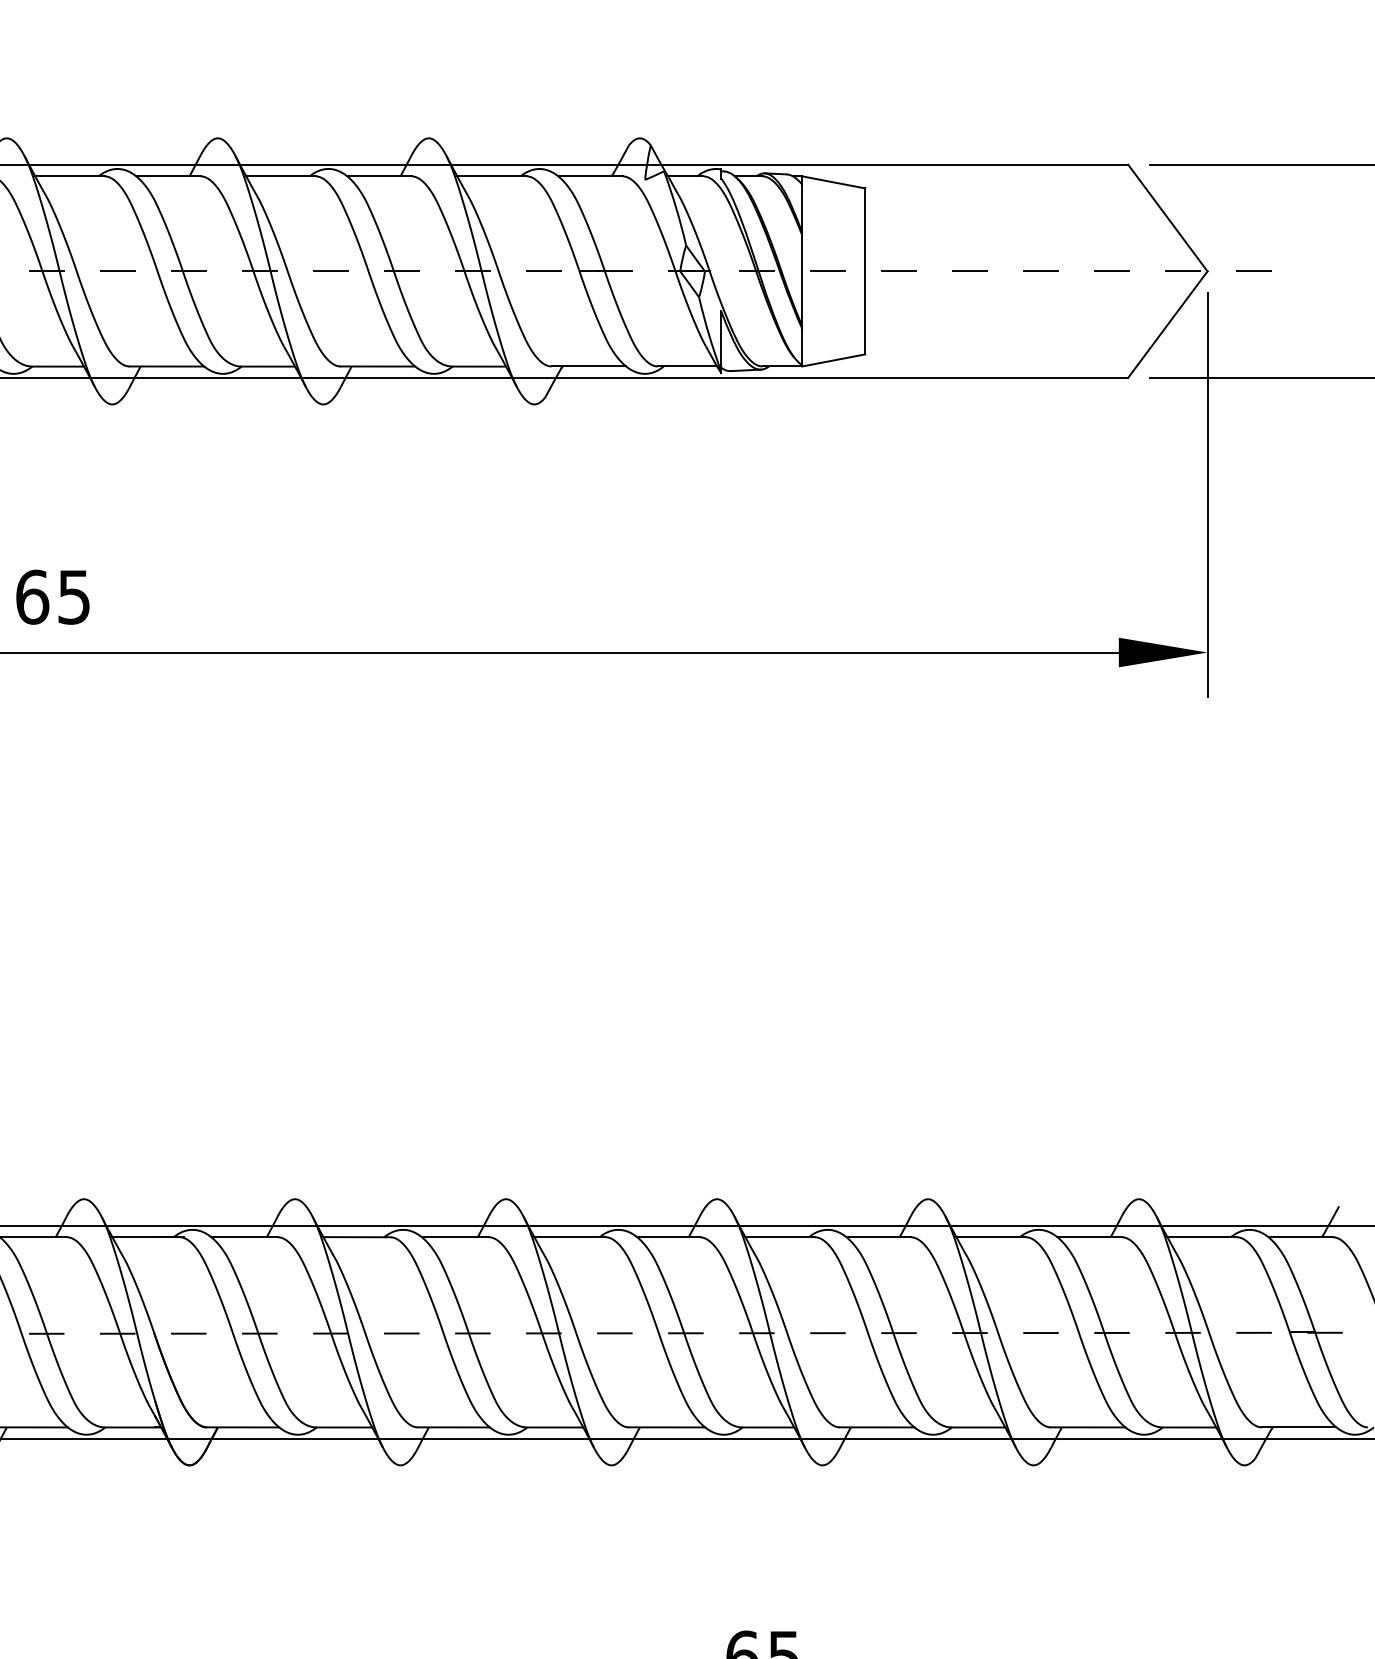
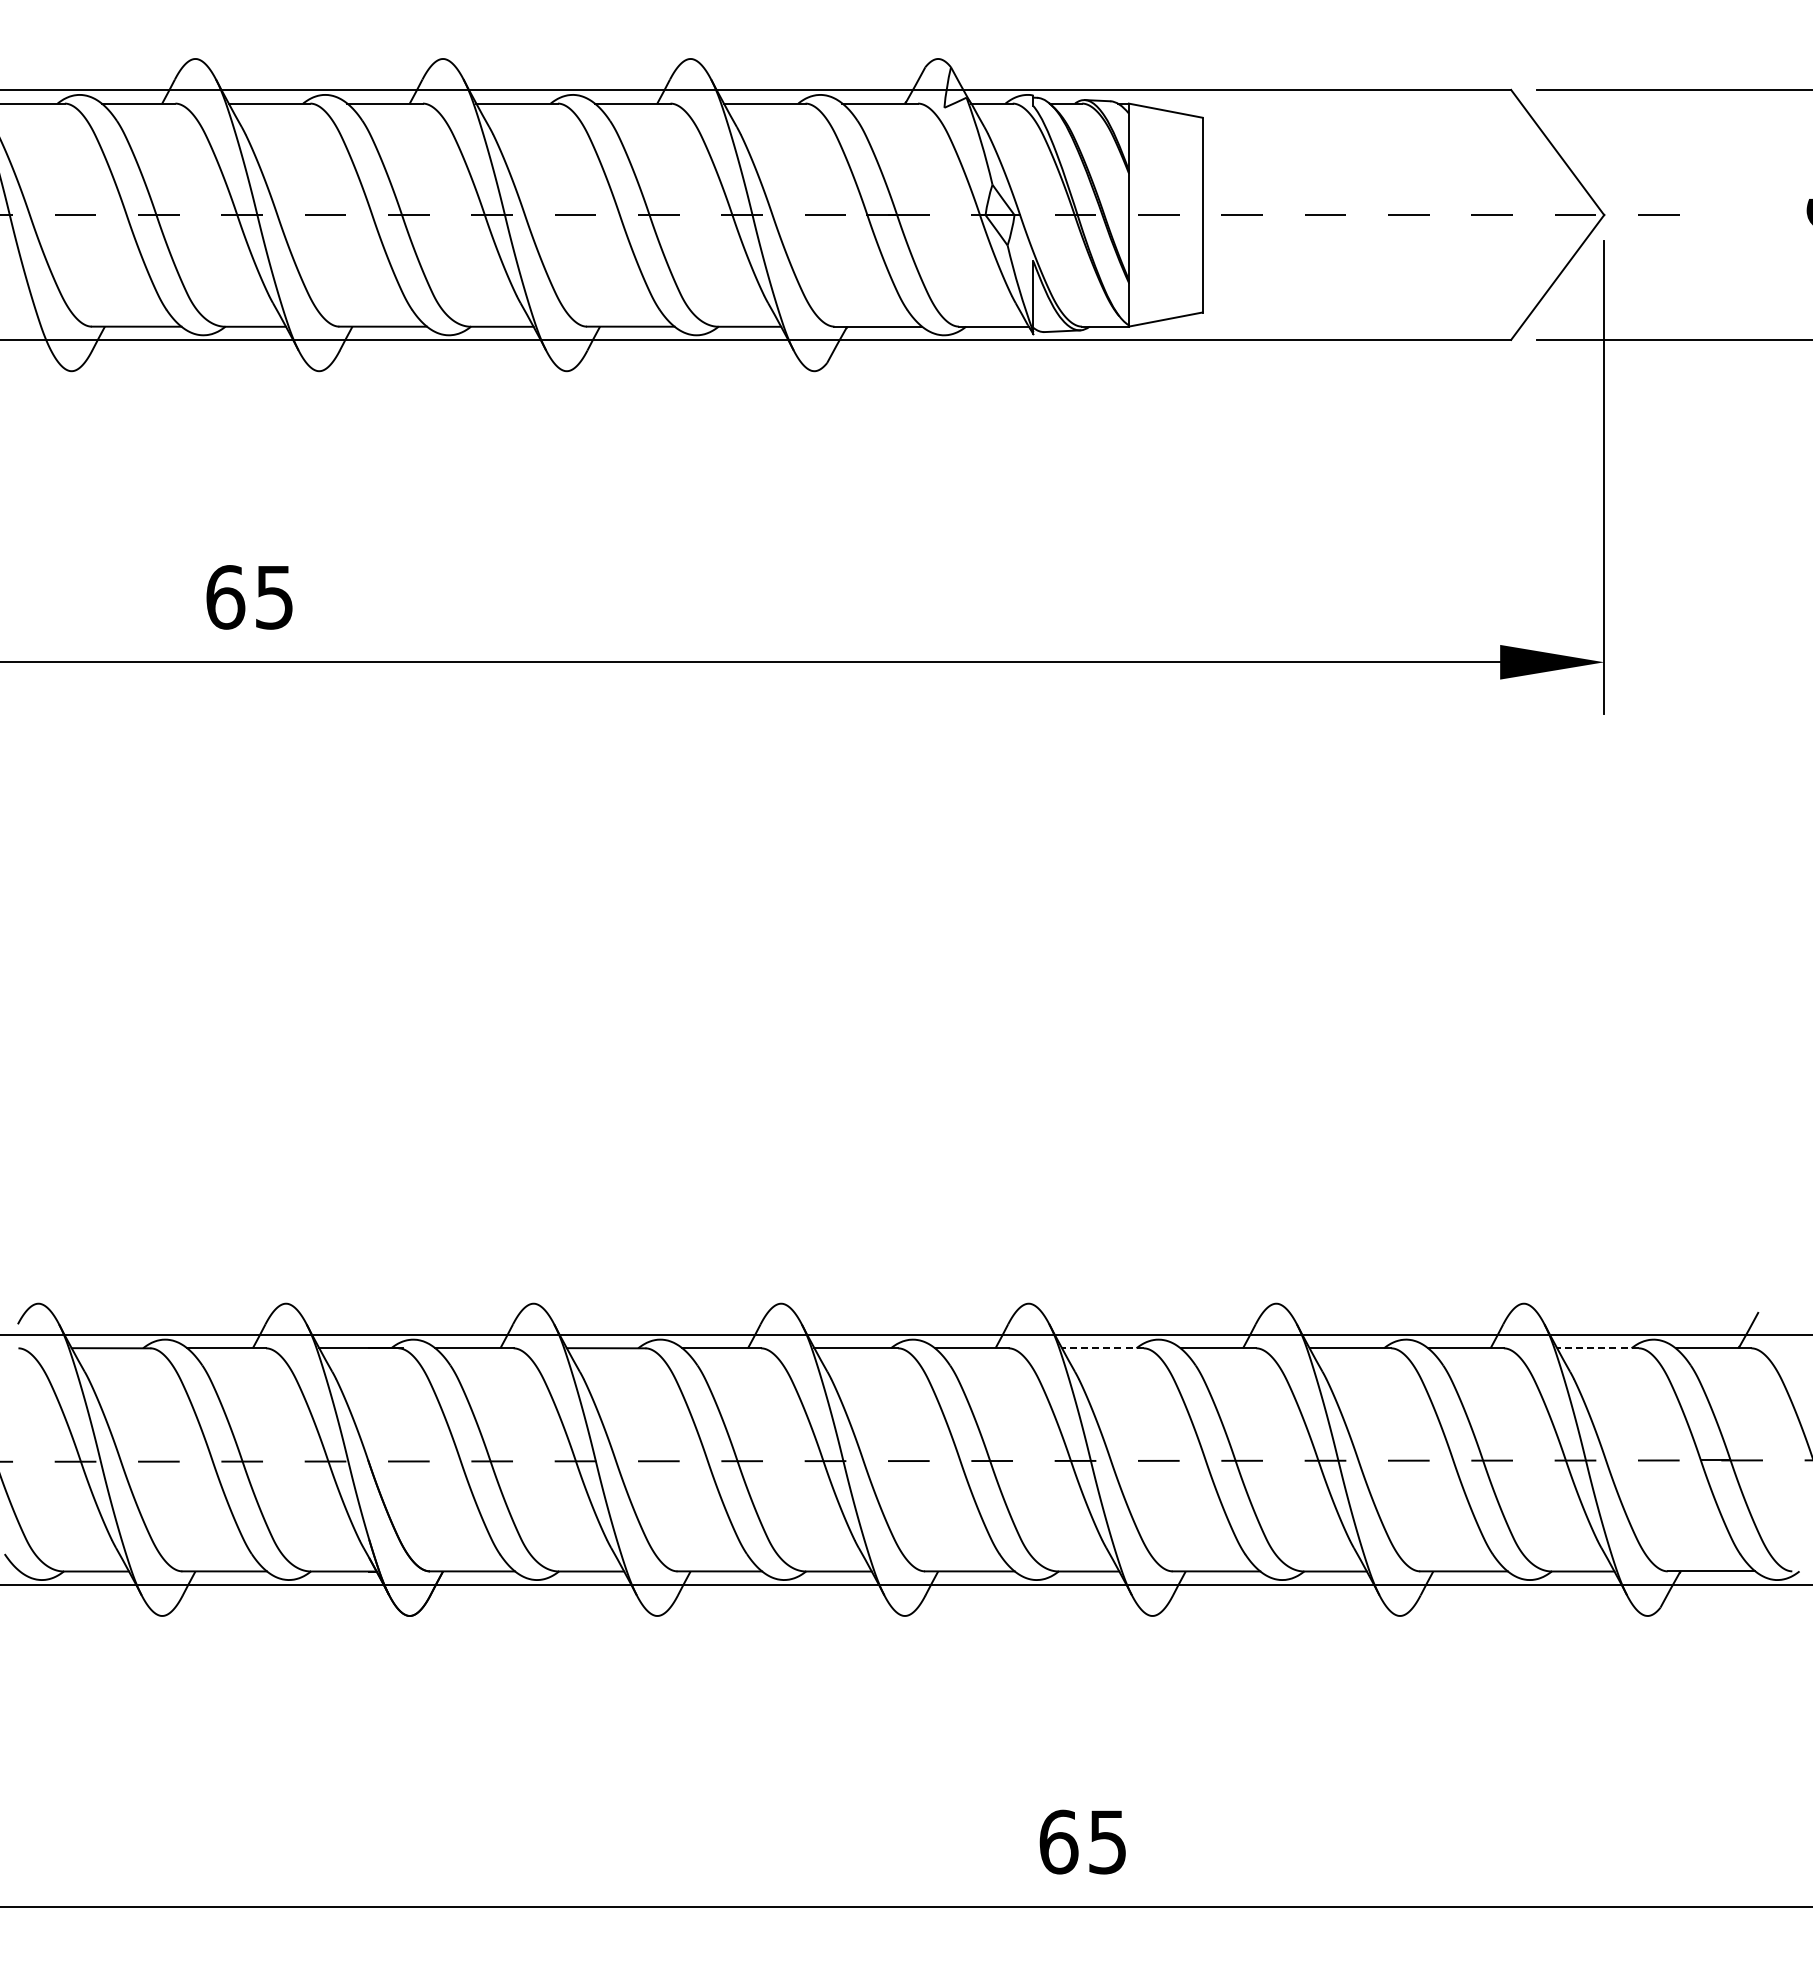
line: (779, 1237) -> (1102, 1348), solid -> dashed
line: (1201, 1237) -> (1597, 1348), solid -> dashed

